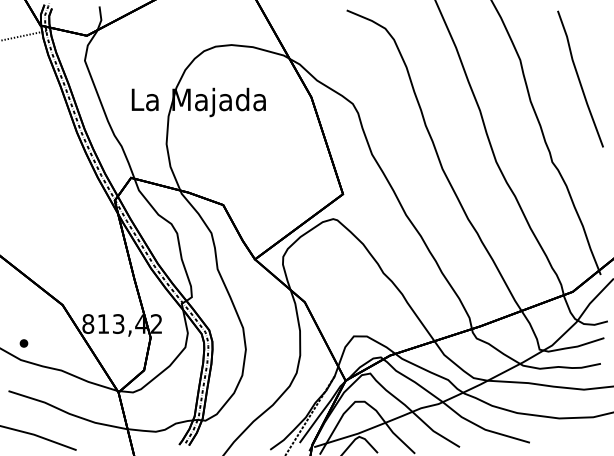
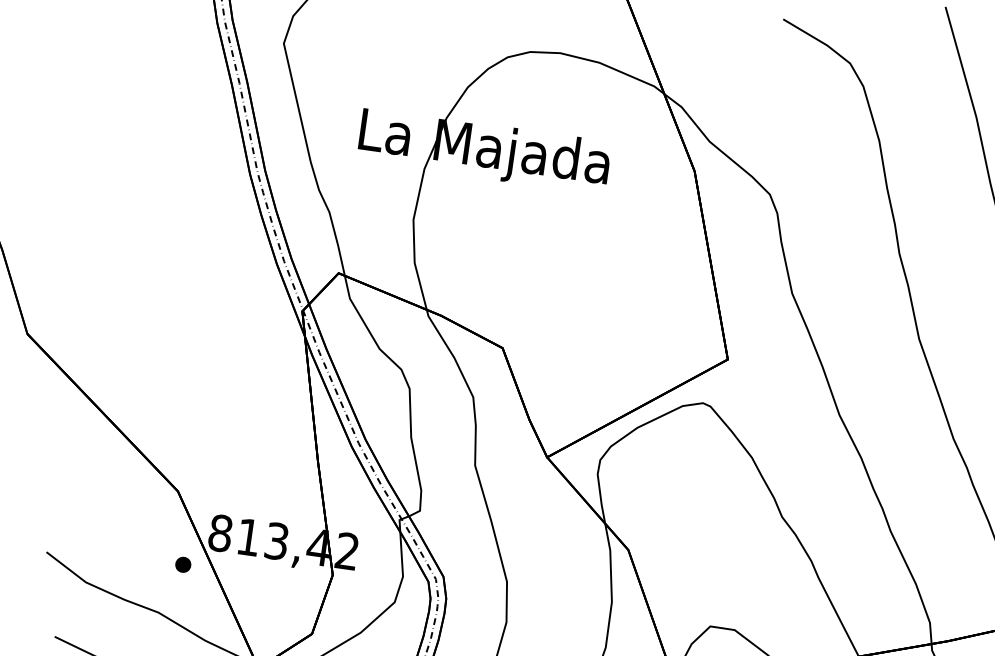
part: (23, 343) -> (182, 564), moved

